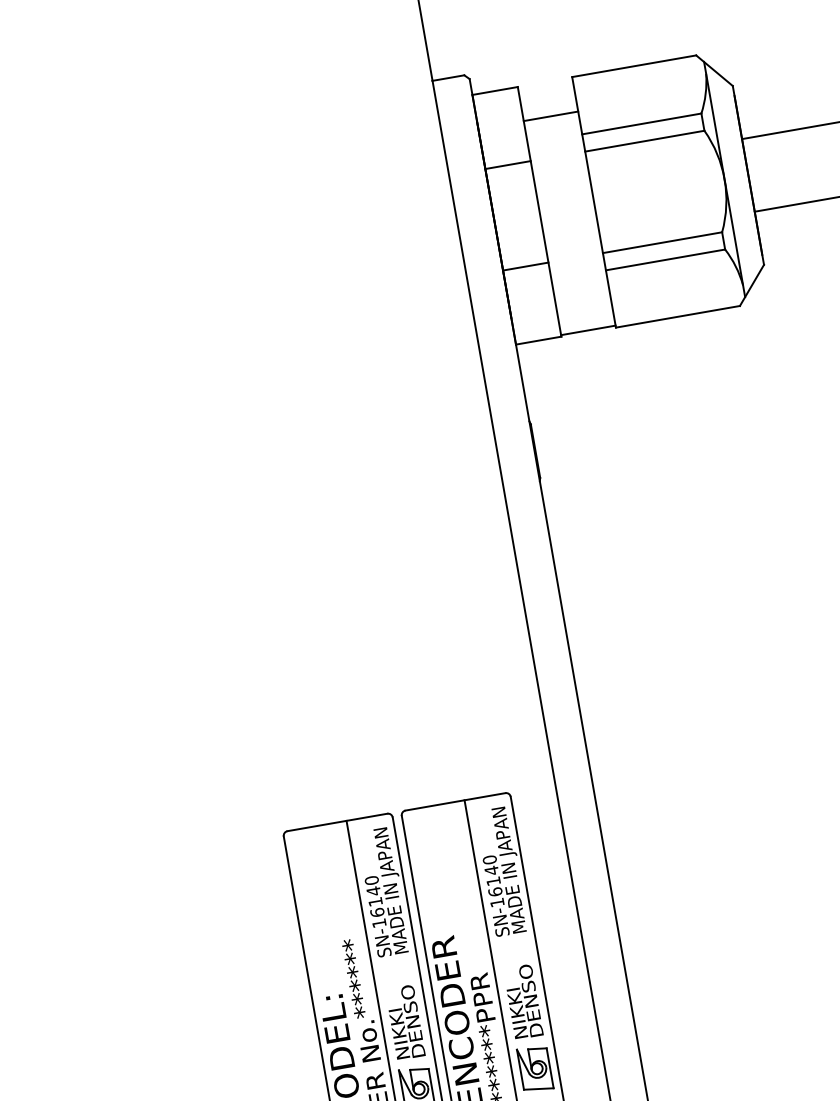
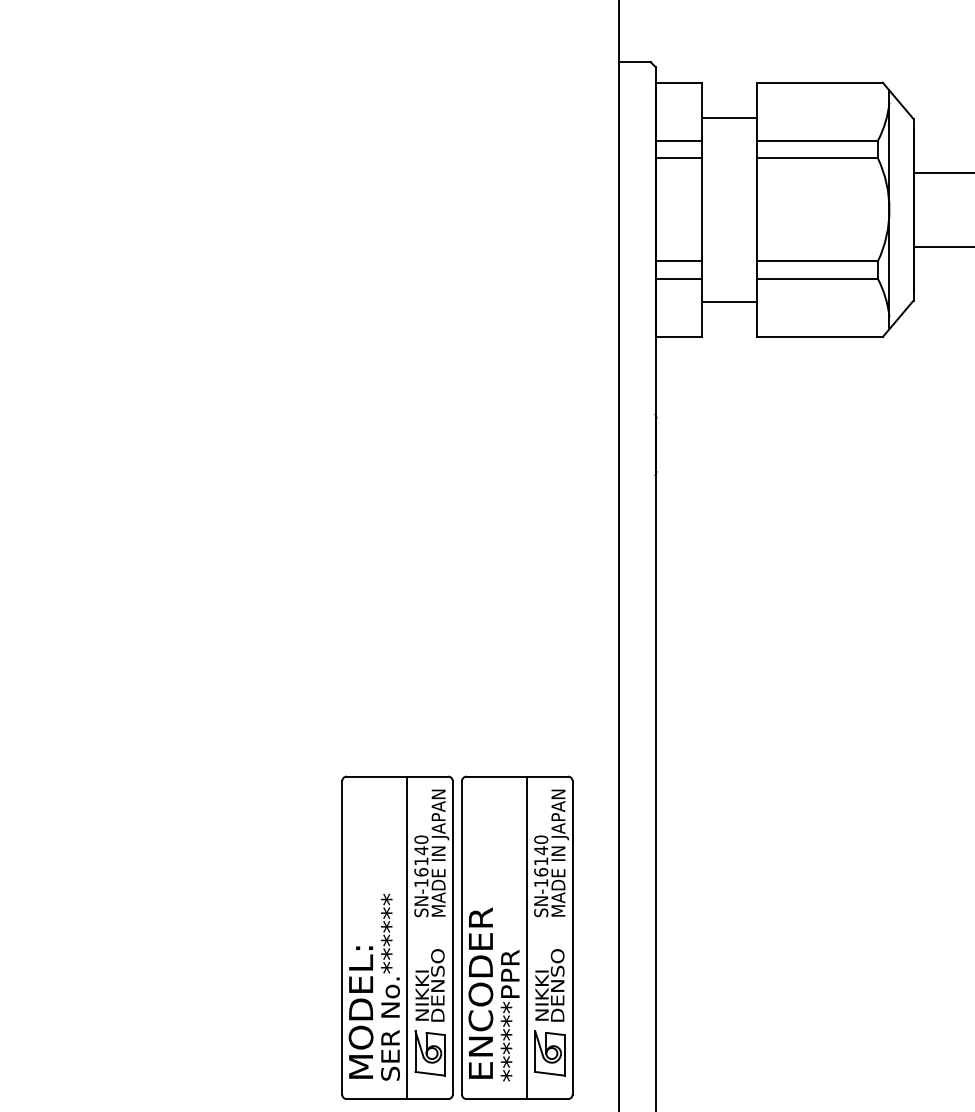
line: (504, 147) -> (678, 140), added
line: (528, 283) -> (678, 278), added
line: (587, 331) -> (728, 302), moved

